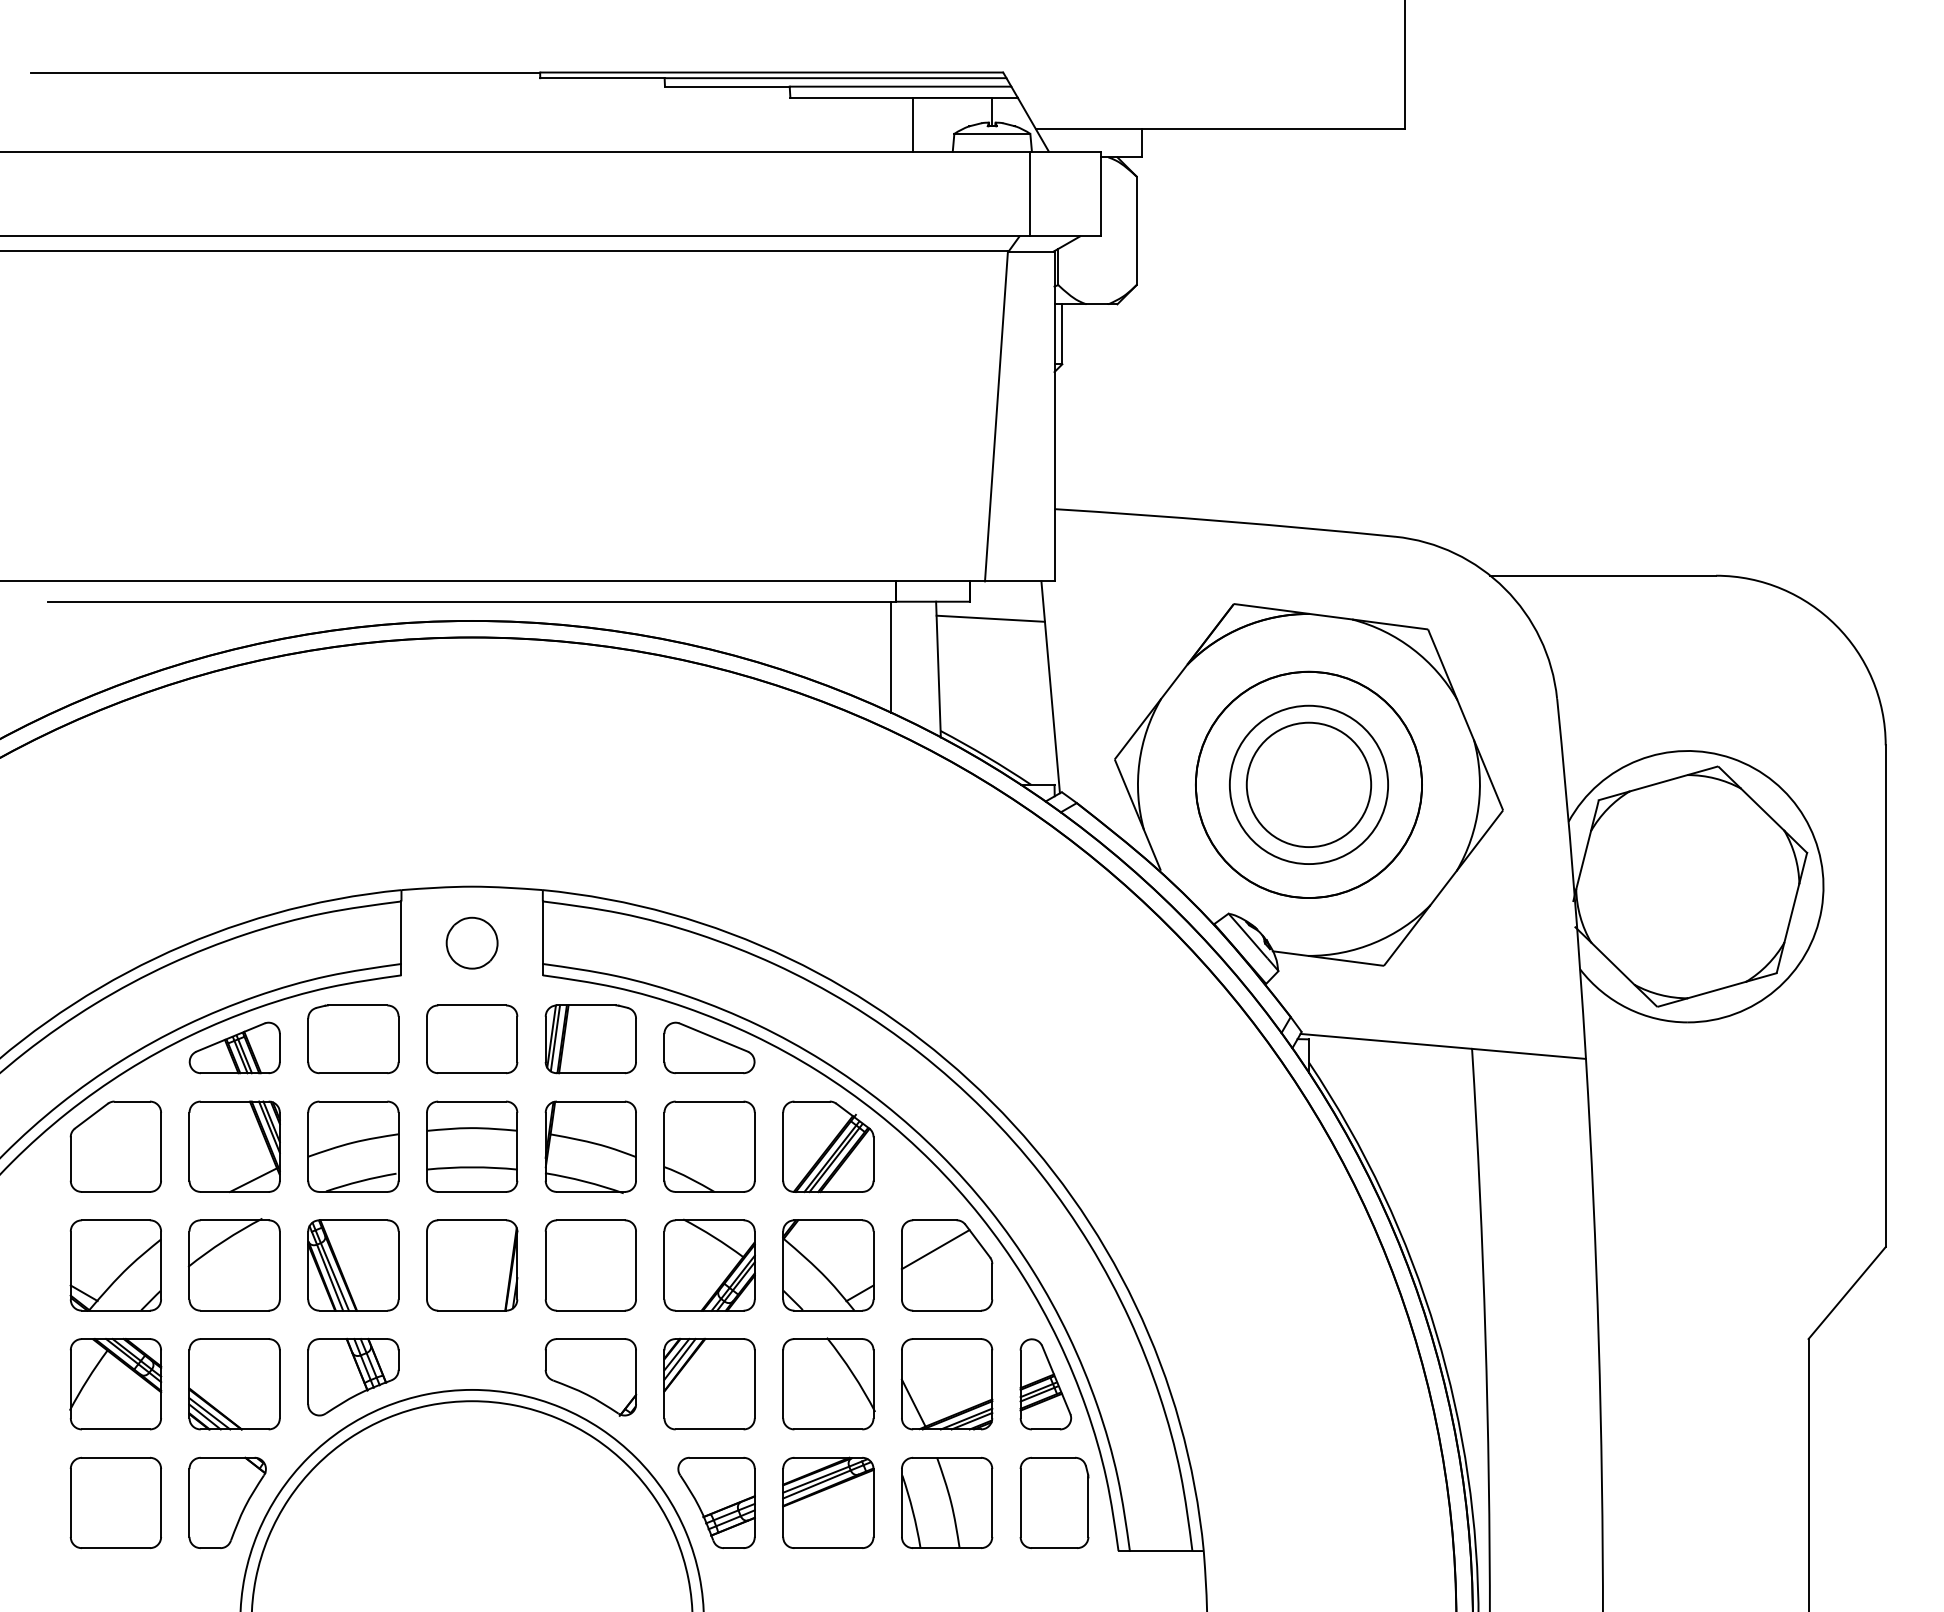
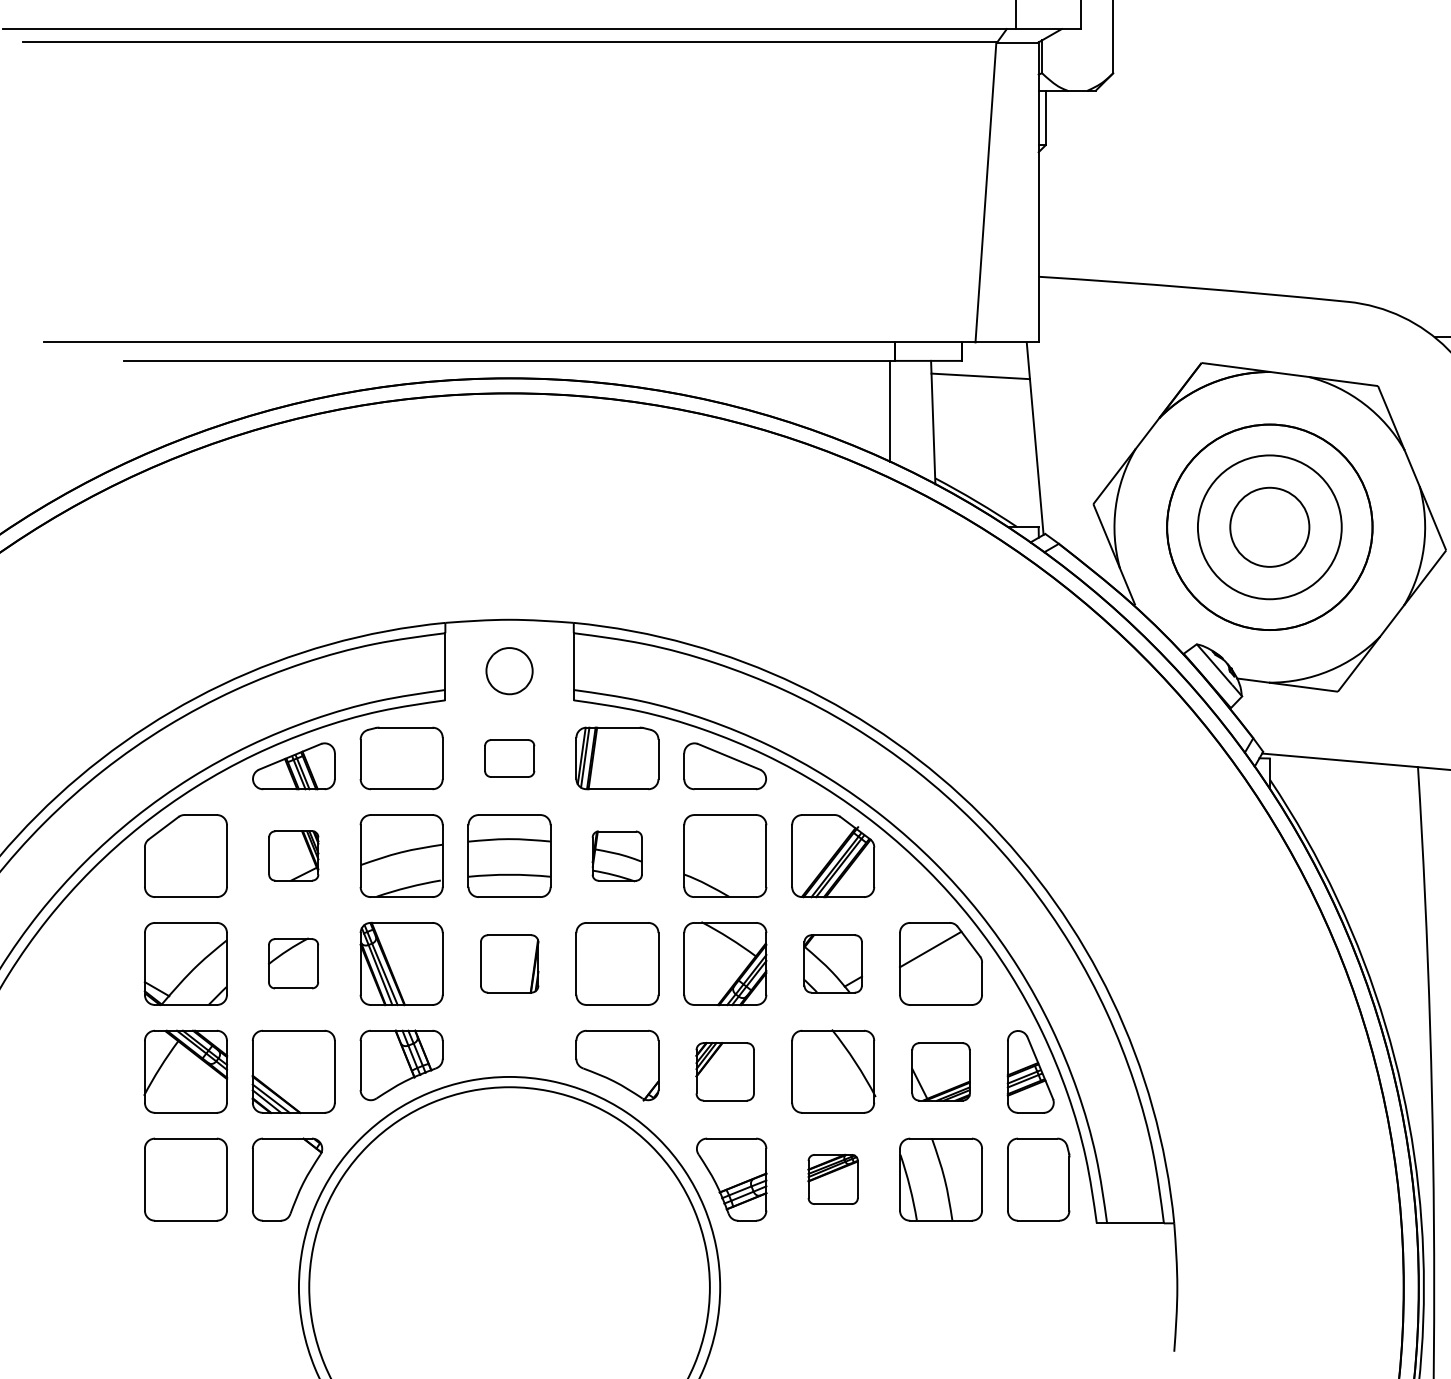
circle: (1308, 784) -> (1269, 526), size x0.7
part: (472, 1039) -> (509, 758), size x0.6
part: (234, 1146) -> (293, 855), size x0.6
part: (590, 1146) -> (617, 855), size x0.6
part: (233, 1264) -> (292, 963), size x0.6
part: (472, 1265) -> (509, 963), size x0.7
part: (828, 1265) -> (833, 963), size x0.7
part: (709, 1384) -> (725, 1072), size x0.7
part: (946, 1384) -> (940, 1072), size x0.7
part: (828, 1502) -> (833, 1179), size x0.6

